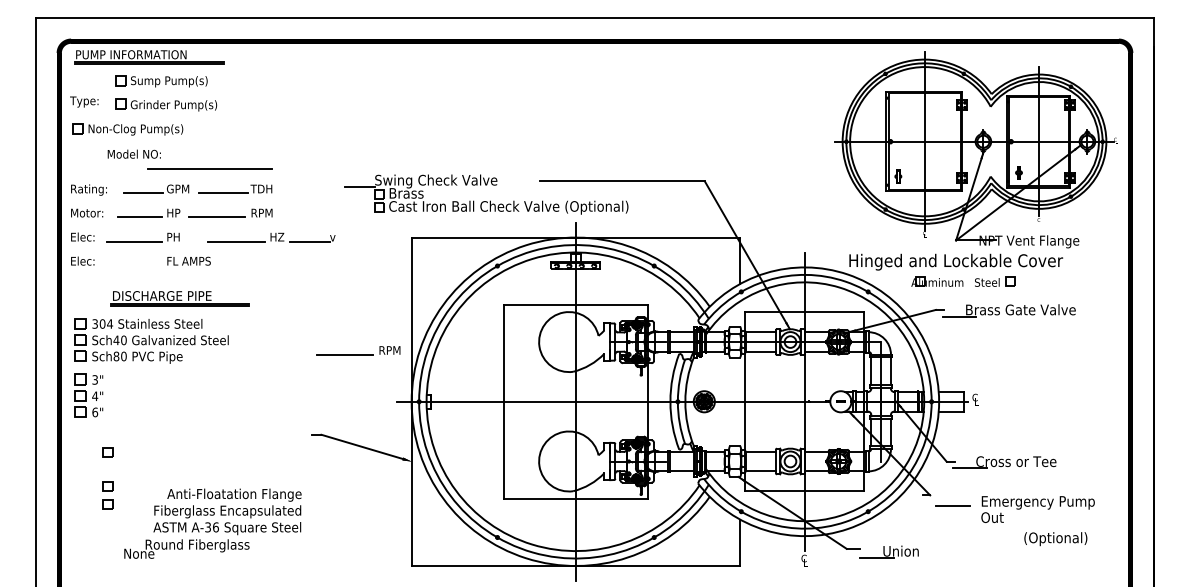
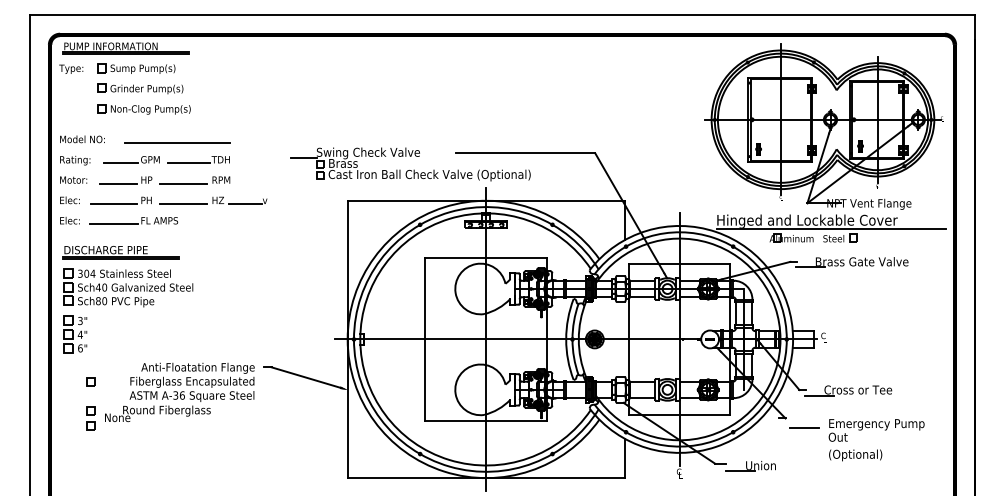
text: (84, 101) -> (71, 68), moved
part: (127, 129) -> (143, 109), moved
text: (134, 154) -> (82, 139), moved
part: (271, 237) -> (213, 200), moved
line: (134, 265) -> (113, 224), added
line: (984, 271) -> (831, 229), added
part: (179, 298) -> (120, 252), moved
part: (358, 350) -> (302, 296), removed
text: (212, 523) -> (179, 392), moved
text: (1055, 539) -> (855, 455), moved

